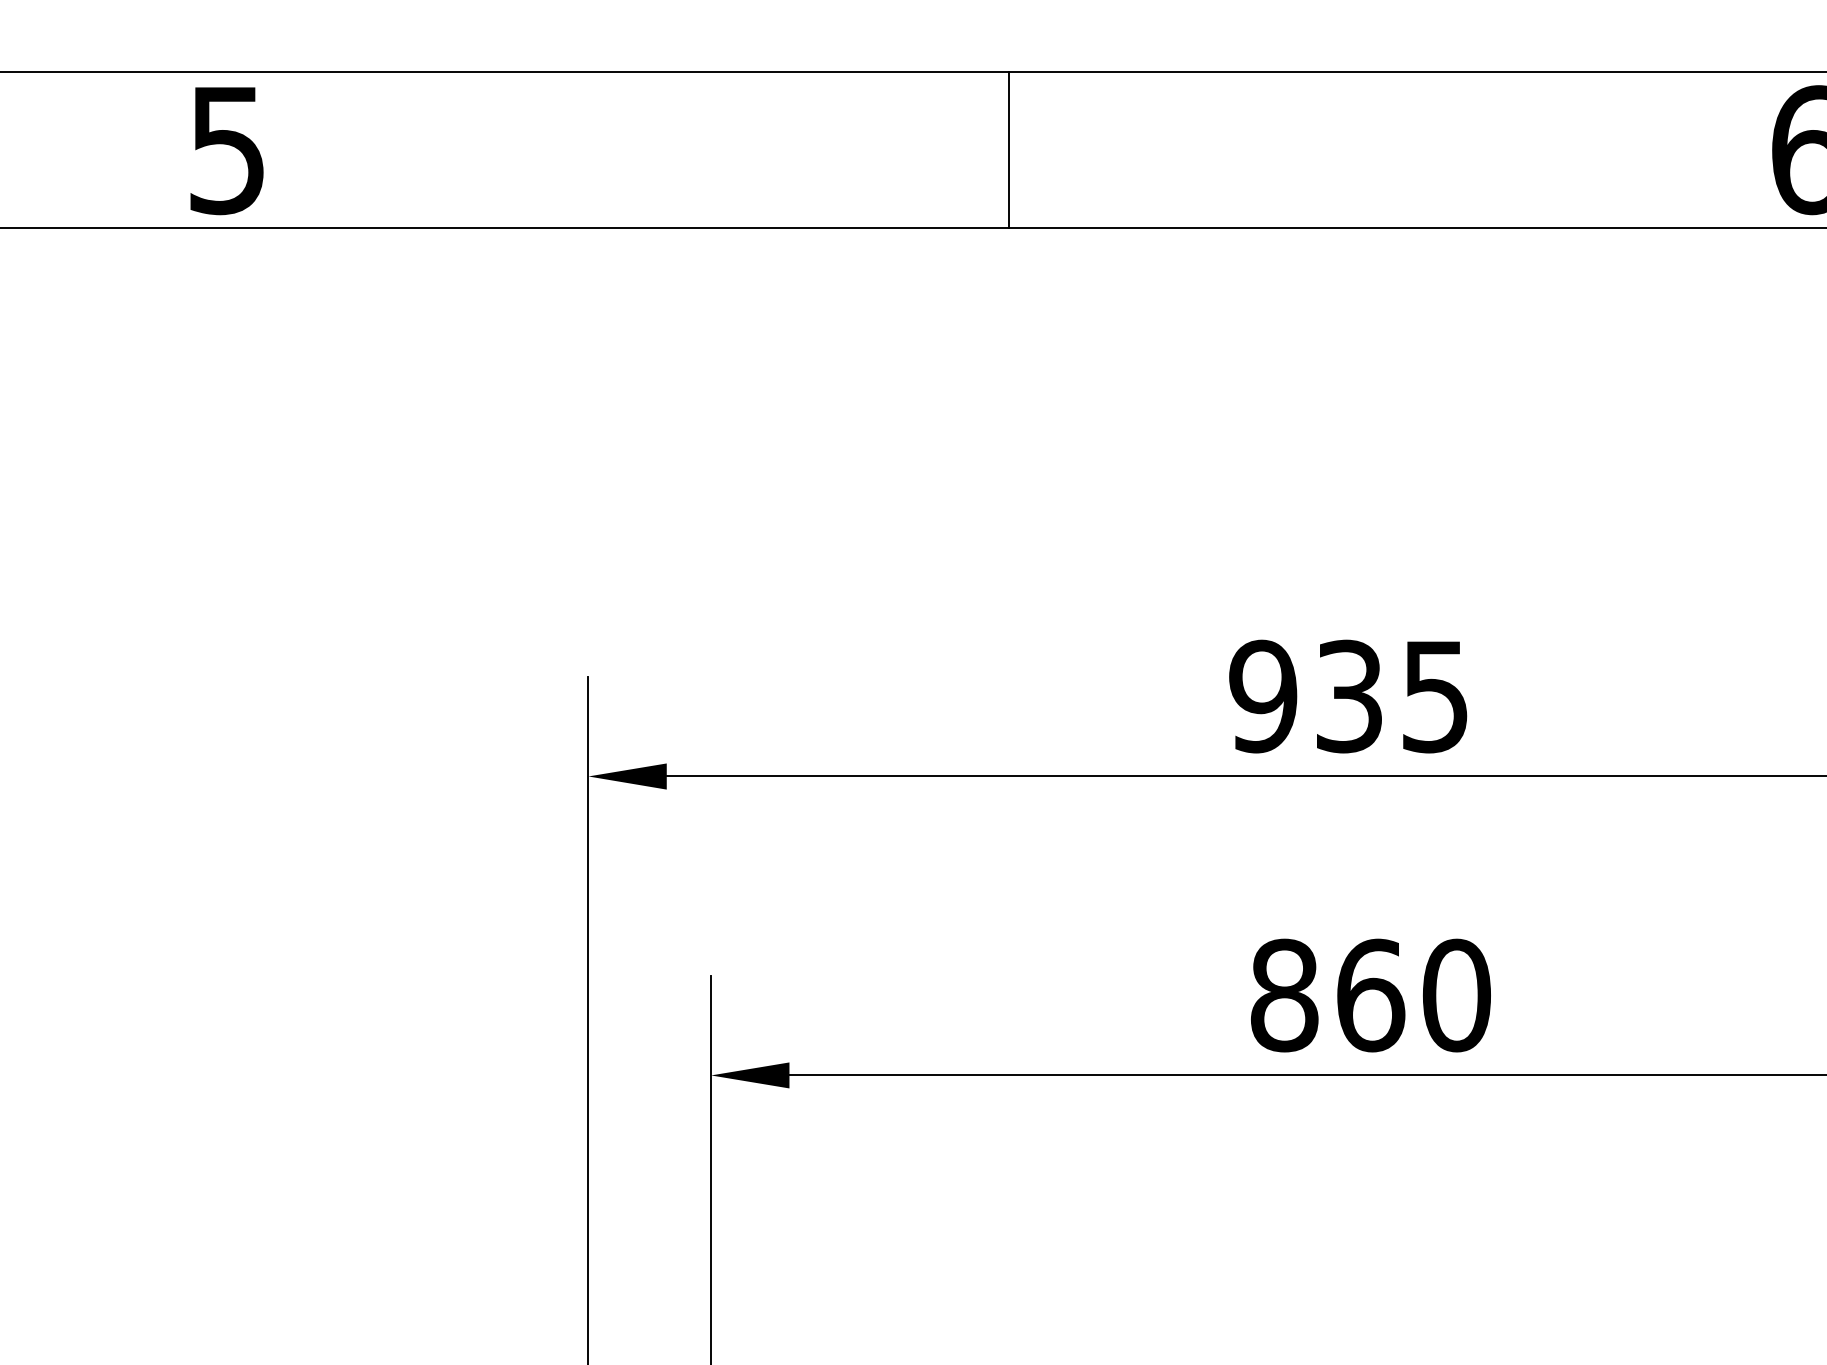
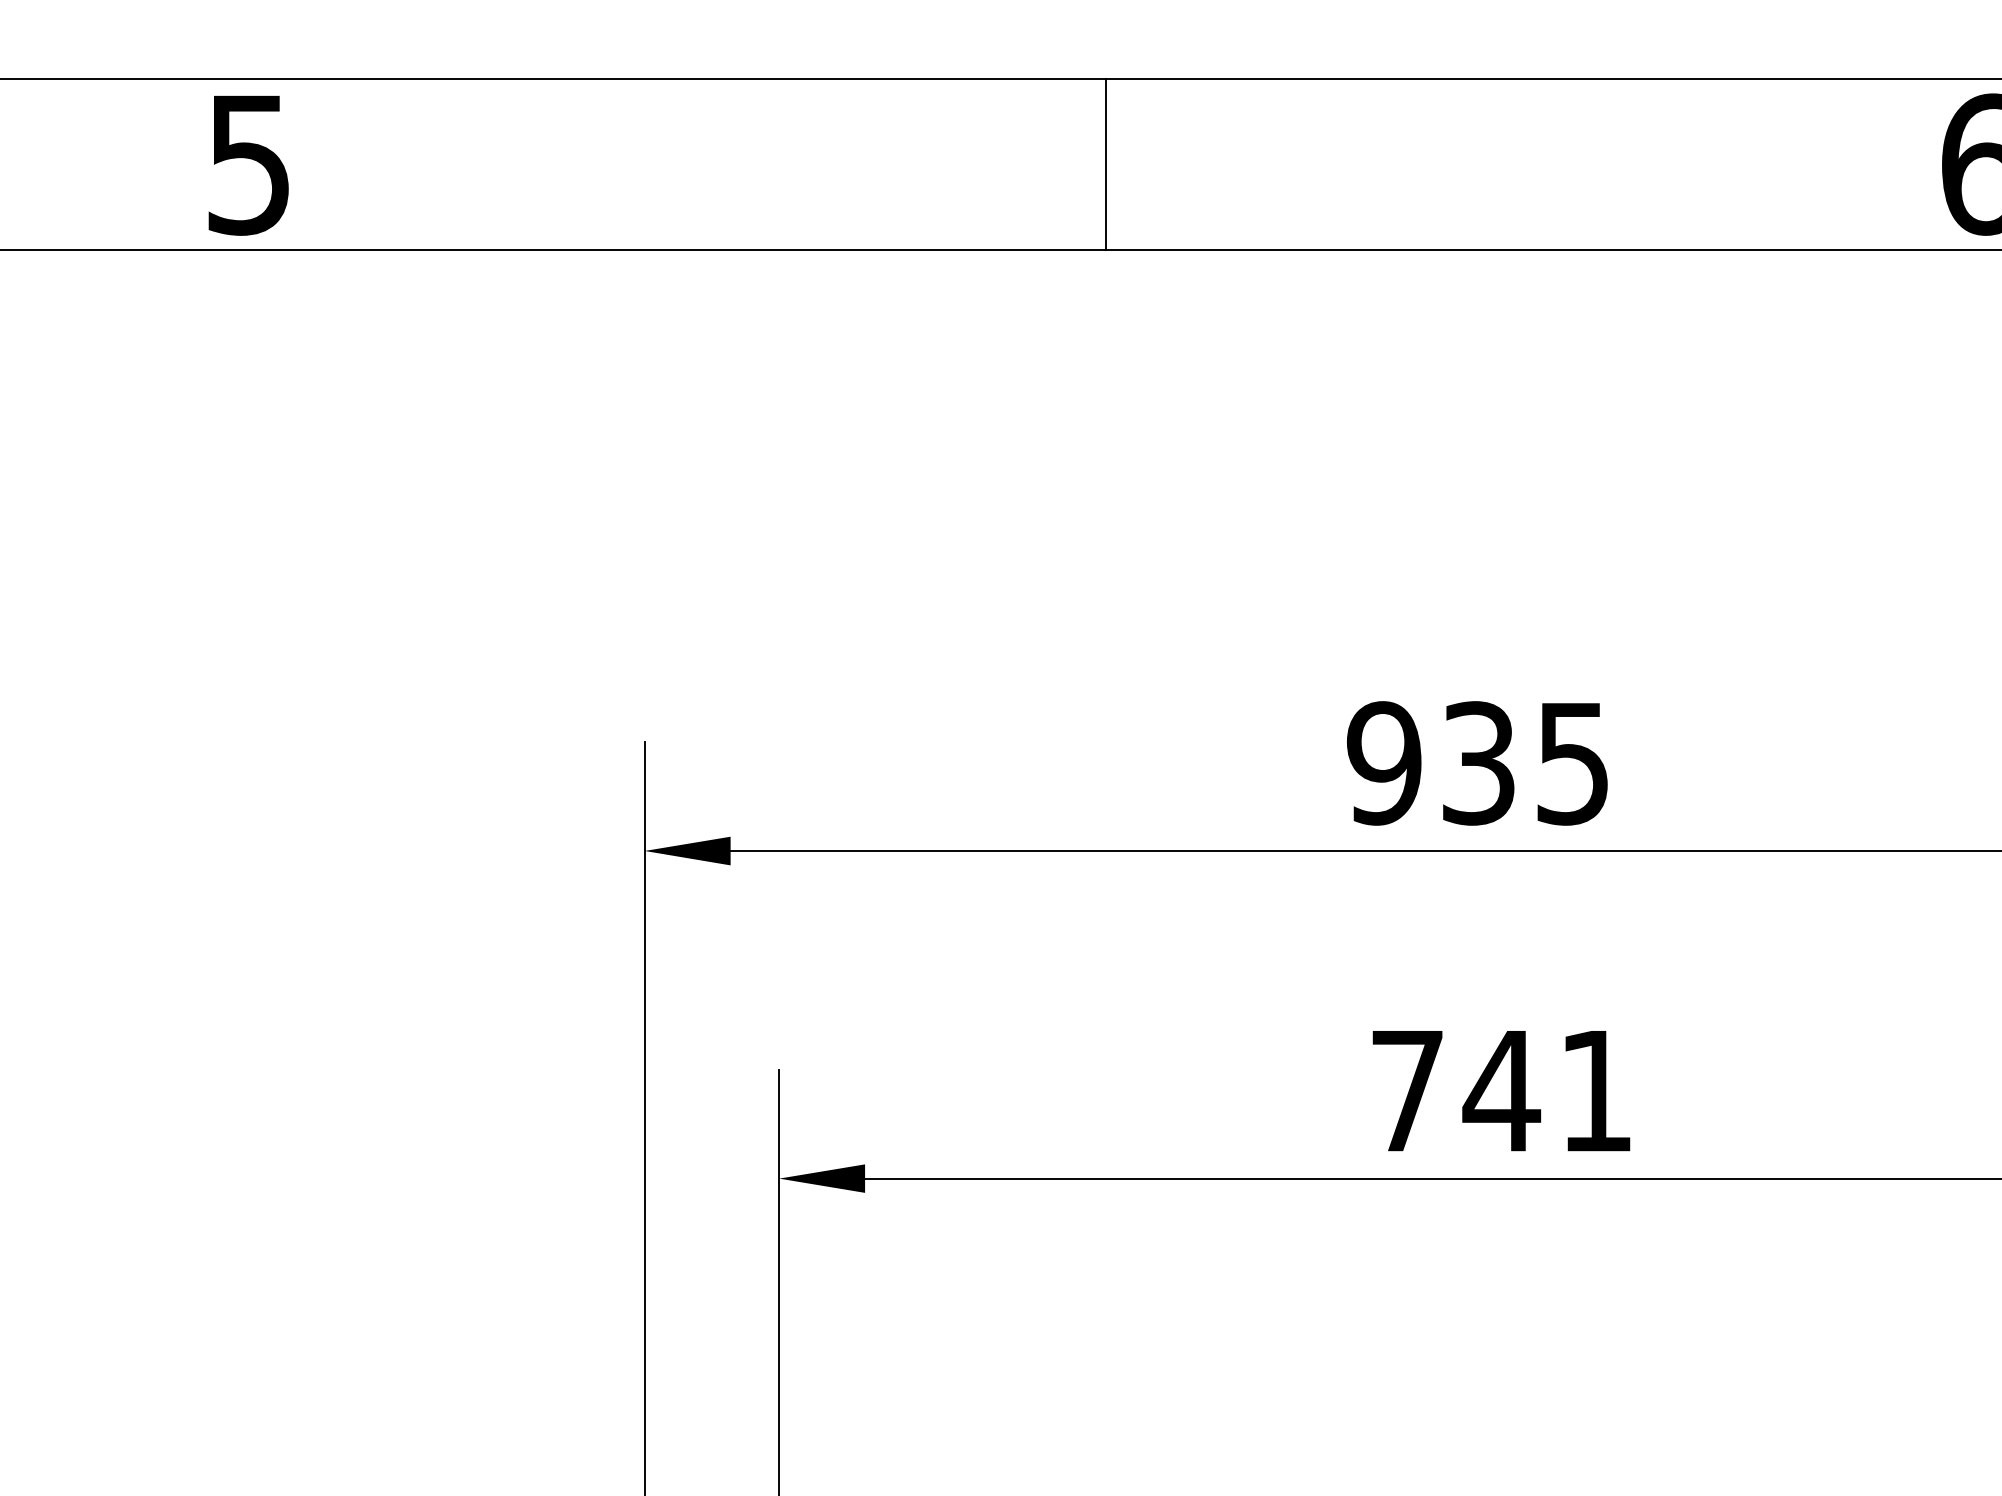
text: (1370, 995) -> (1501, 1090), 860 -> 741

